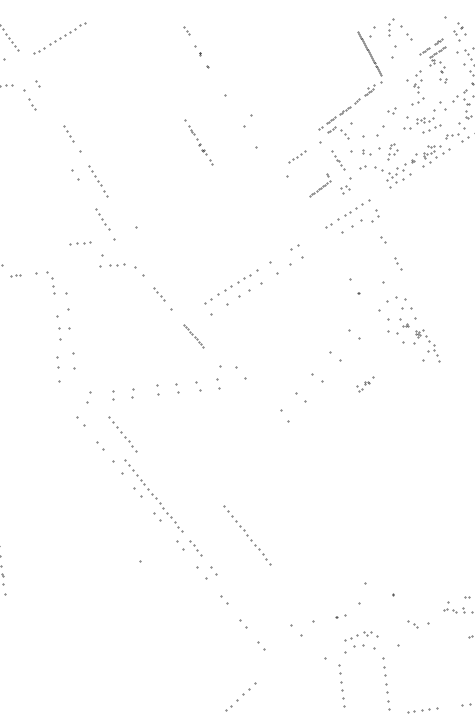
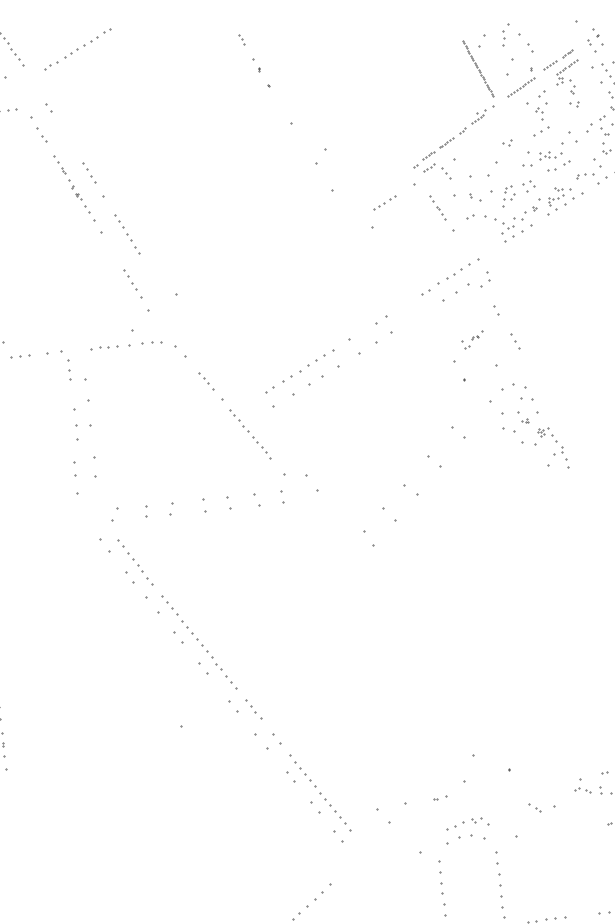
part: (198, 142) -> (71, 184), moved
part: (320, 185) -> (521, 82), moved
part: (344, 189) -> (528, 186), moved
part: (80, 243) -> (104, 347), moved
part: (15, 275) -> (20, 356), size x1.67
part: (193, 335) -> (250, 434), size x1.67
part: (364, 384) -> (472, 339), moved
part: (123, 434) -> (135, 562), moved
part: (247, 535) -> (320, 792), moved

